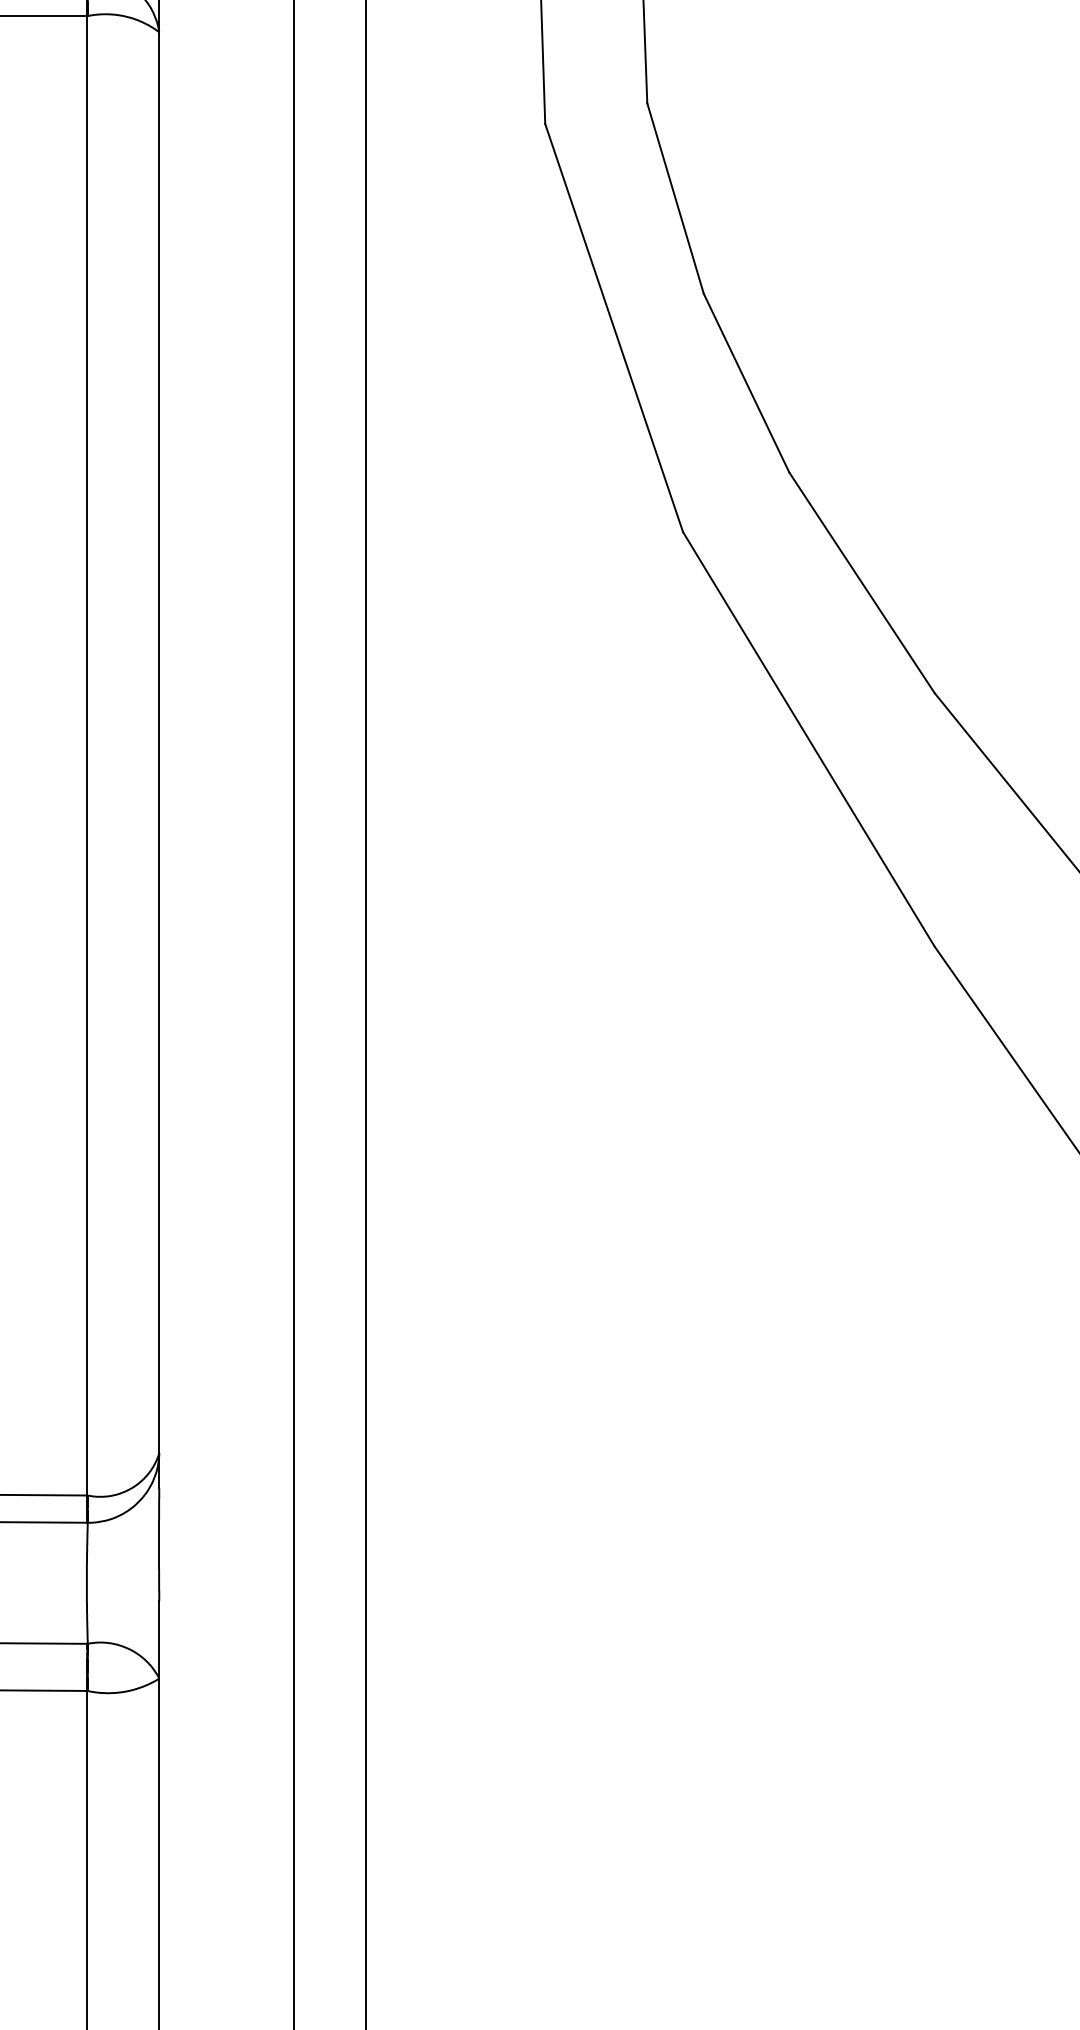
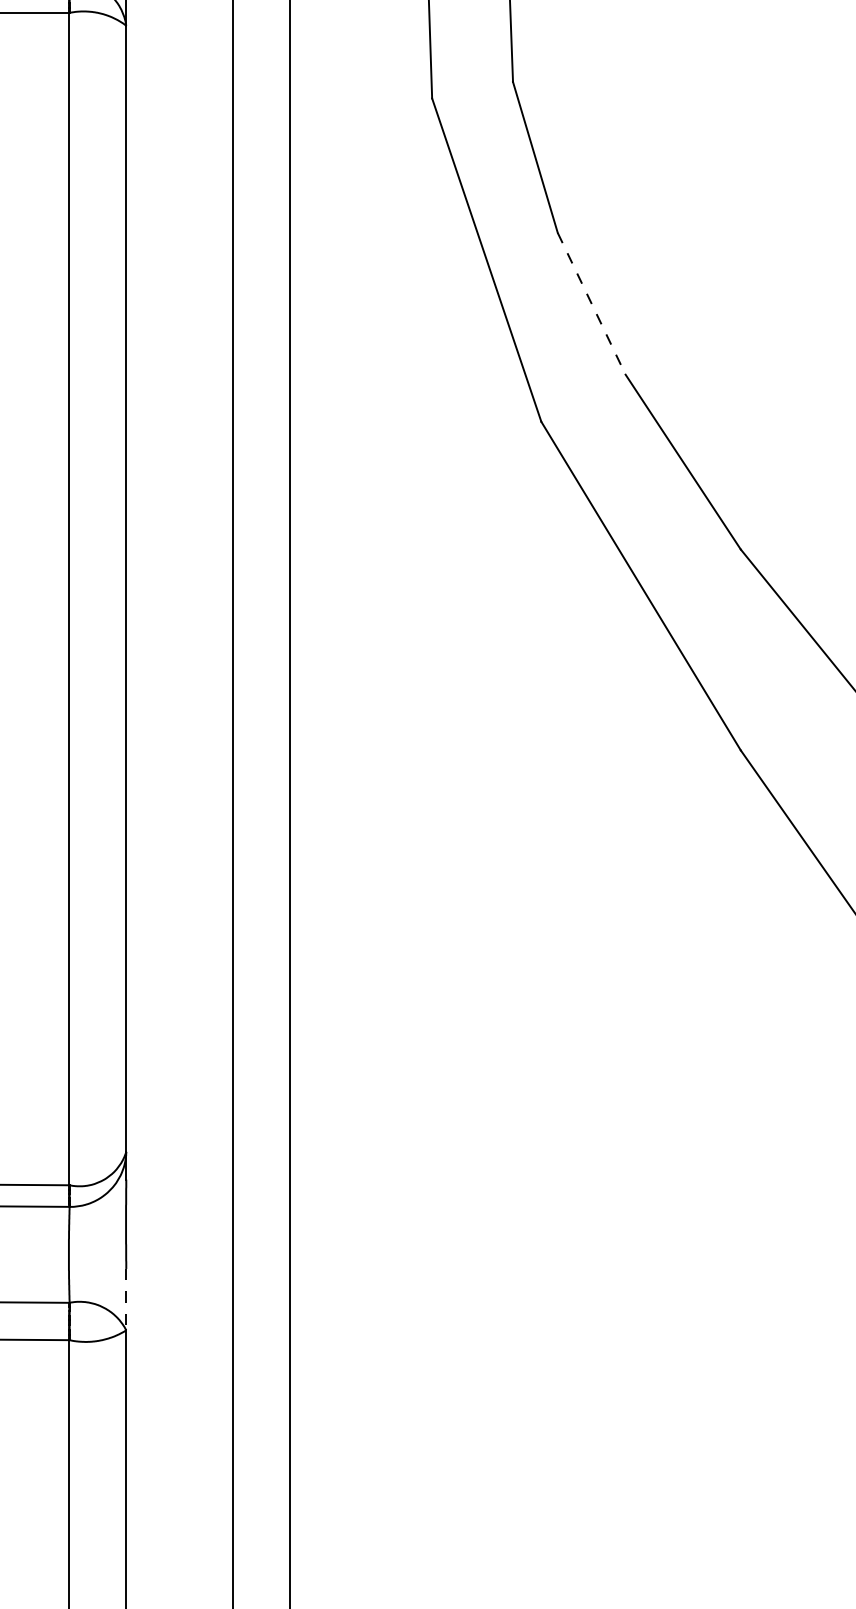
line: (746, 382) -> (591, 303), solid -> dashed
line: (159, 1639) -> (126, 1299), solid -> dashed

